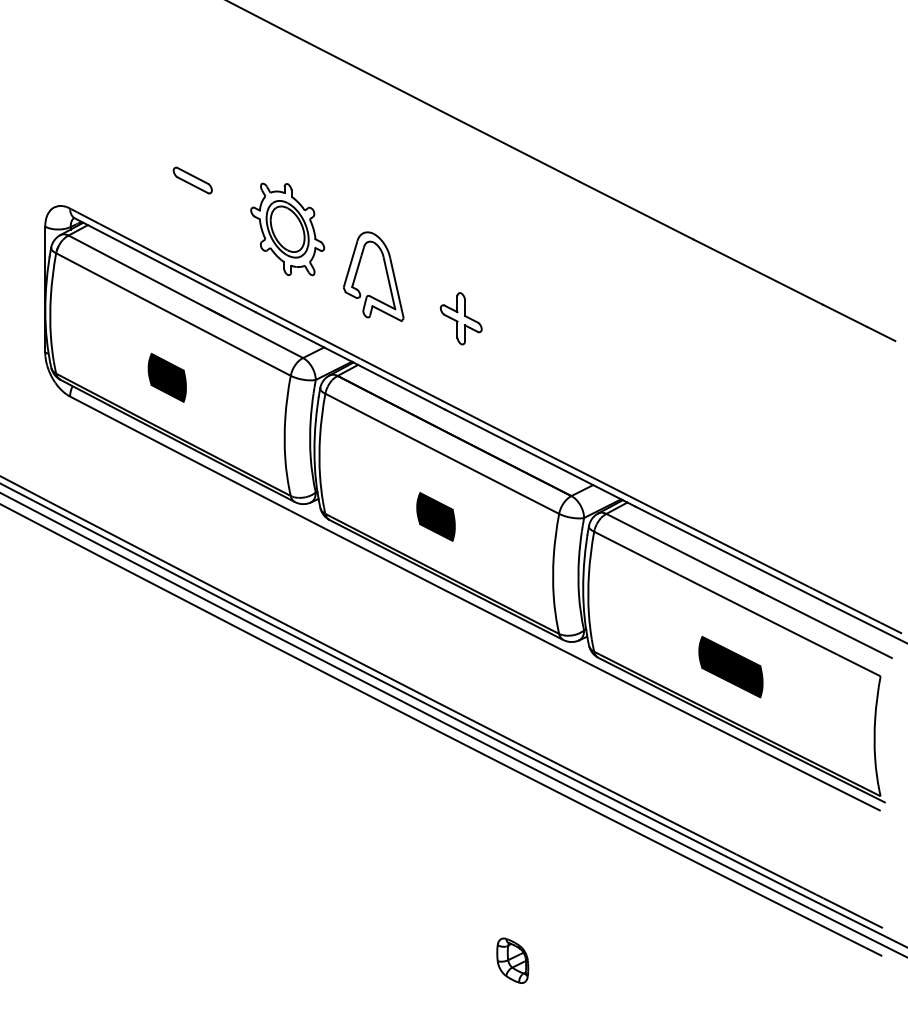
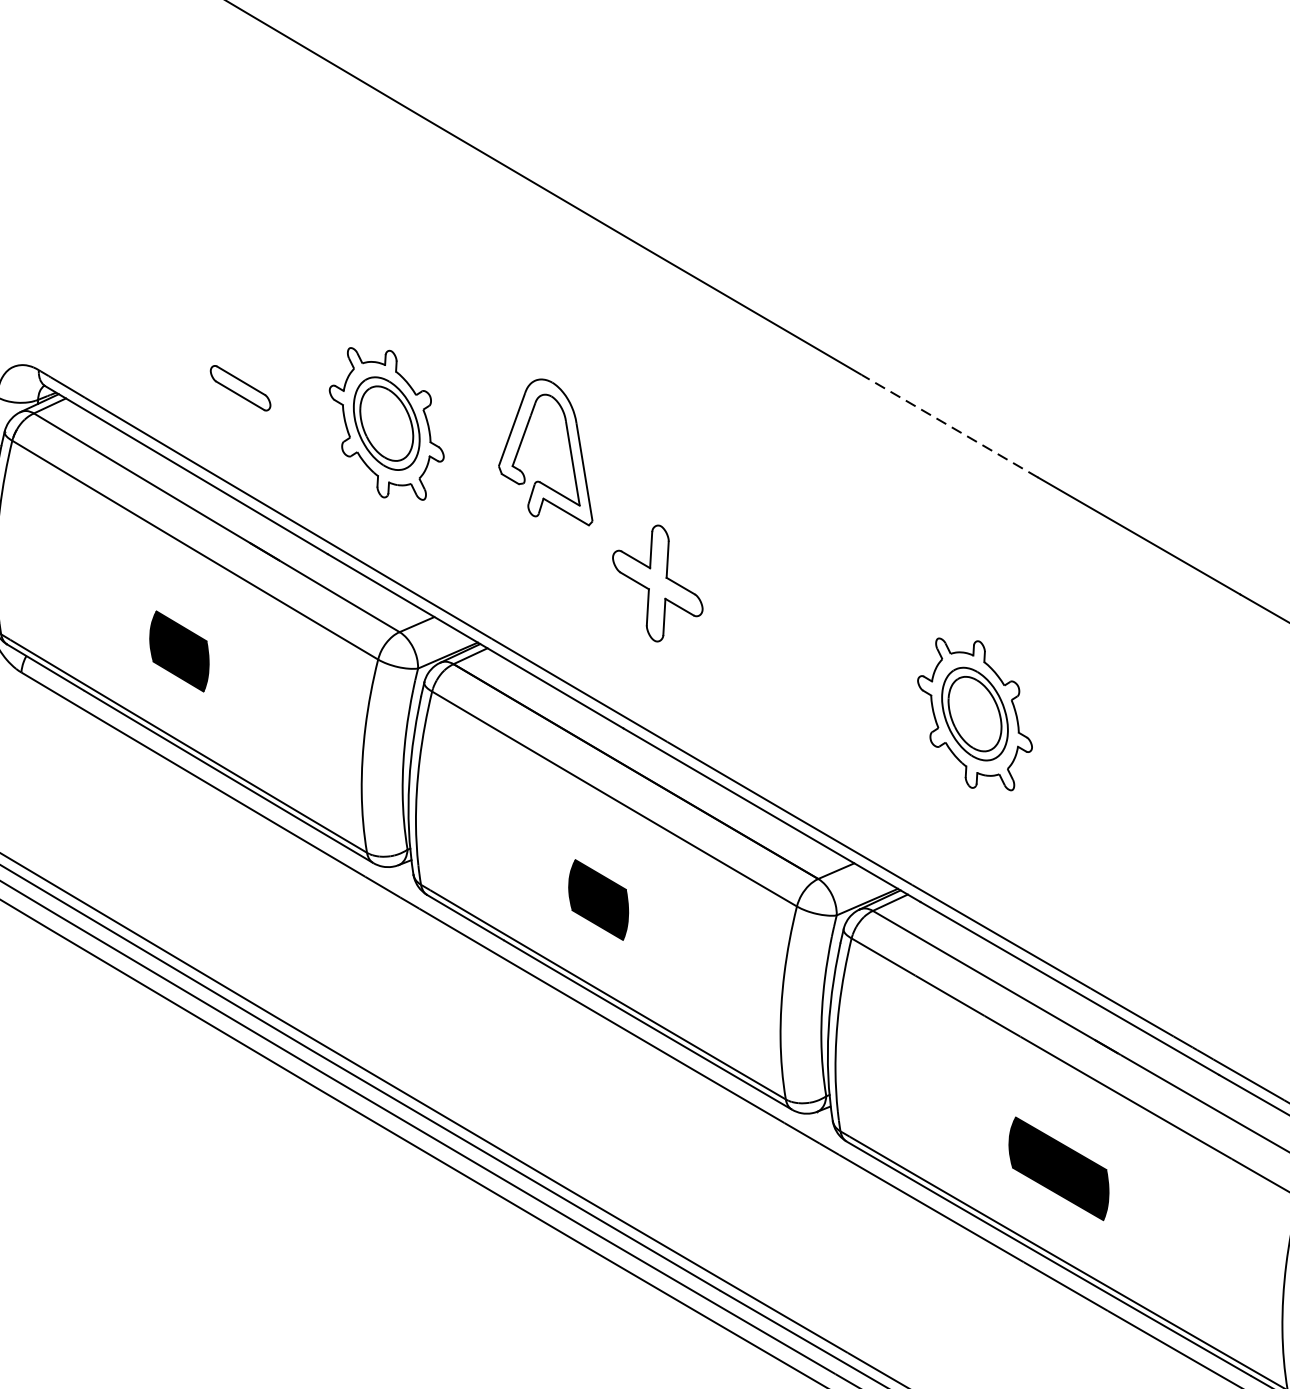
part: (192, 180) -> (240, 388), moved
line: (636, 210) -> (949, 425), solid -> dashed
part: (385, 271) -> (567, 444), moved
part: (460, 318) -> (656, 583), size x1.4
part: (662, 388) -> (974, 714), added

